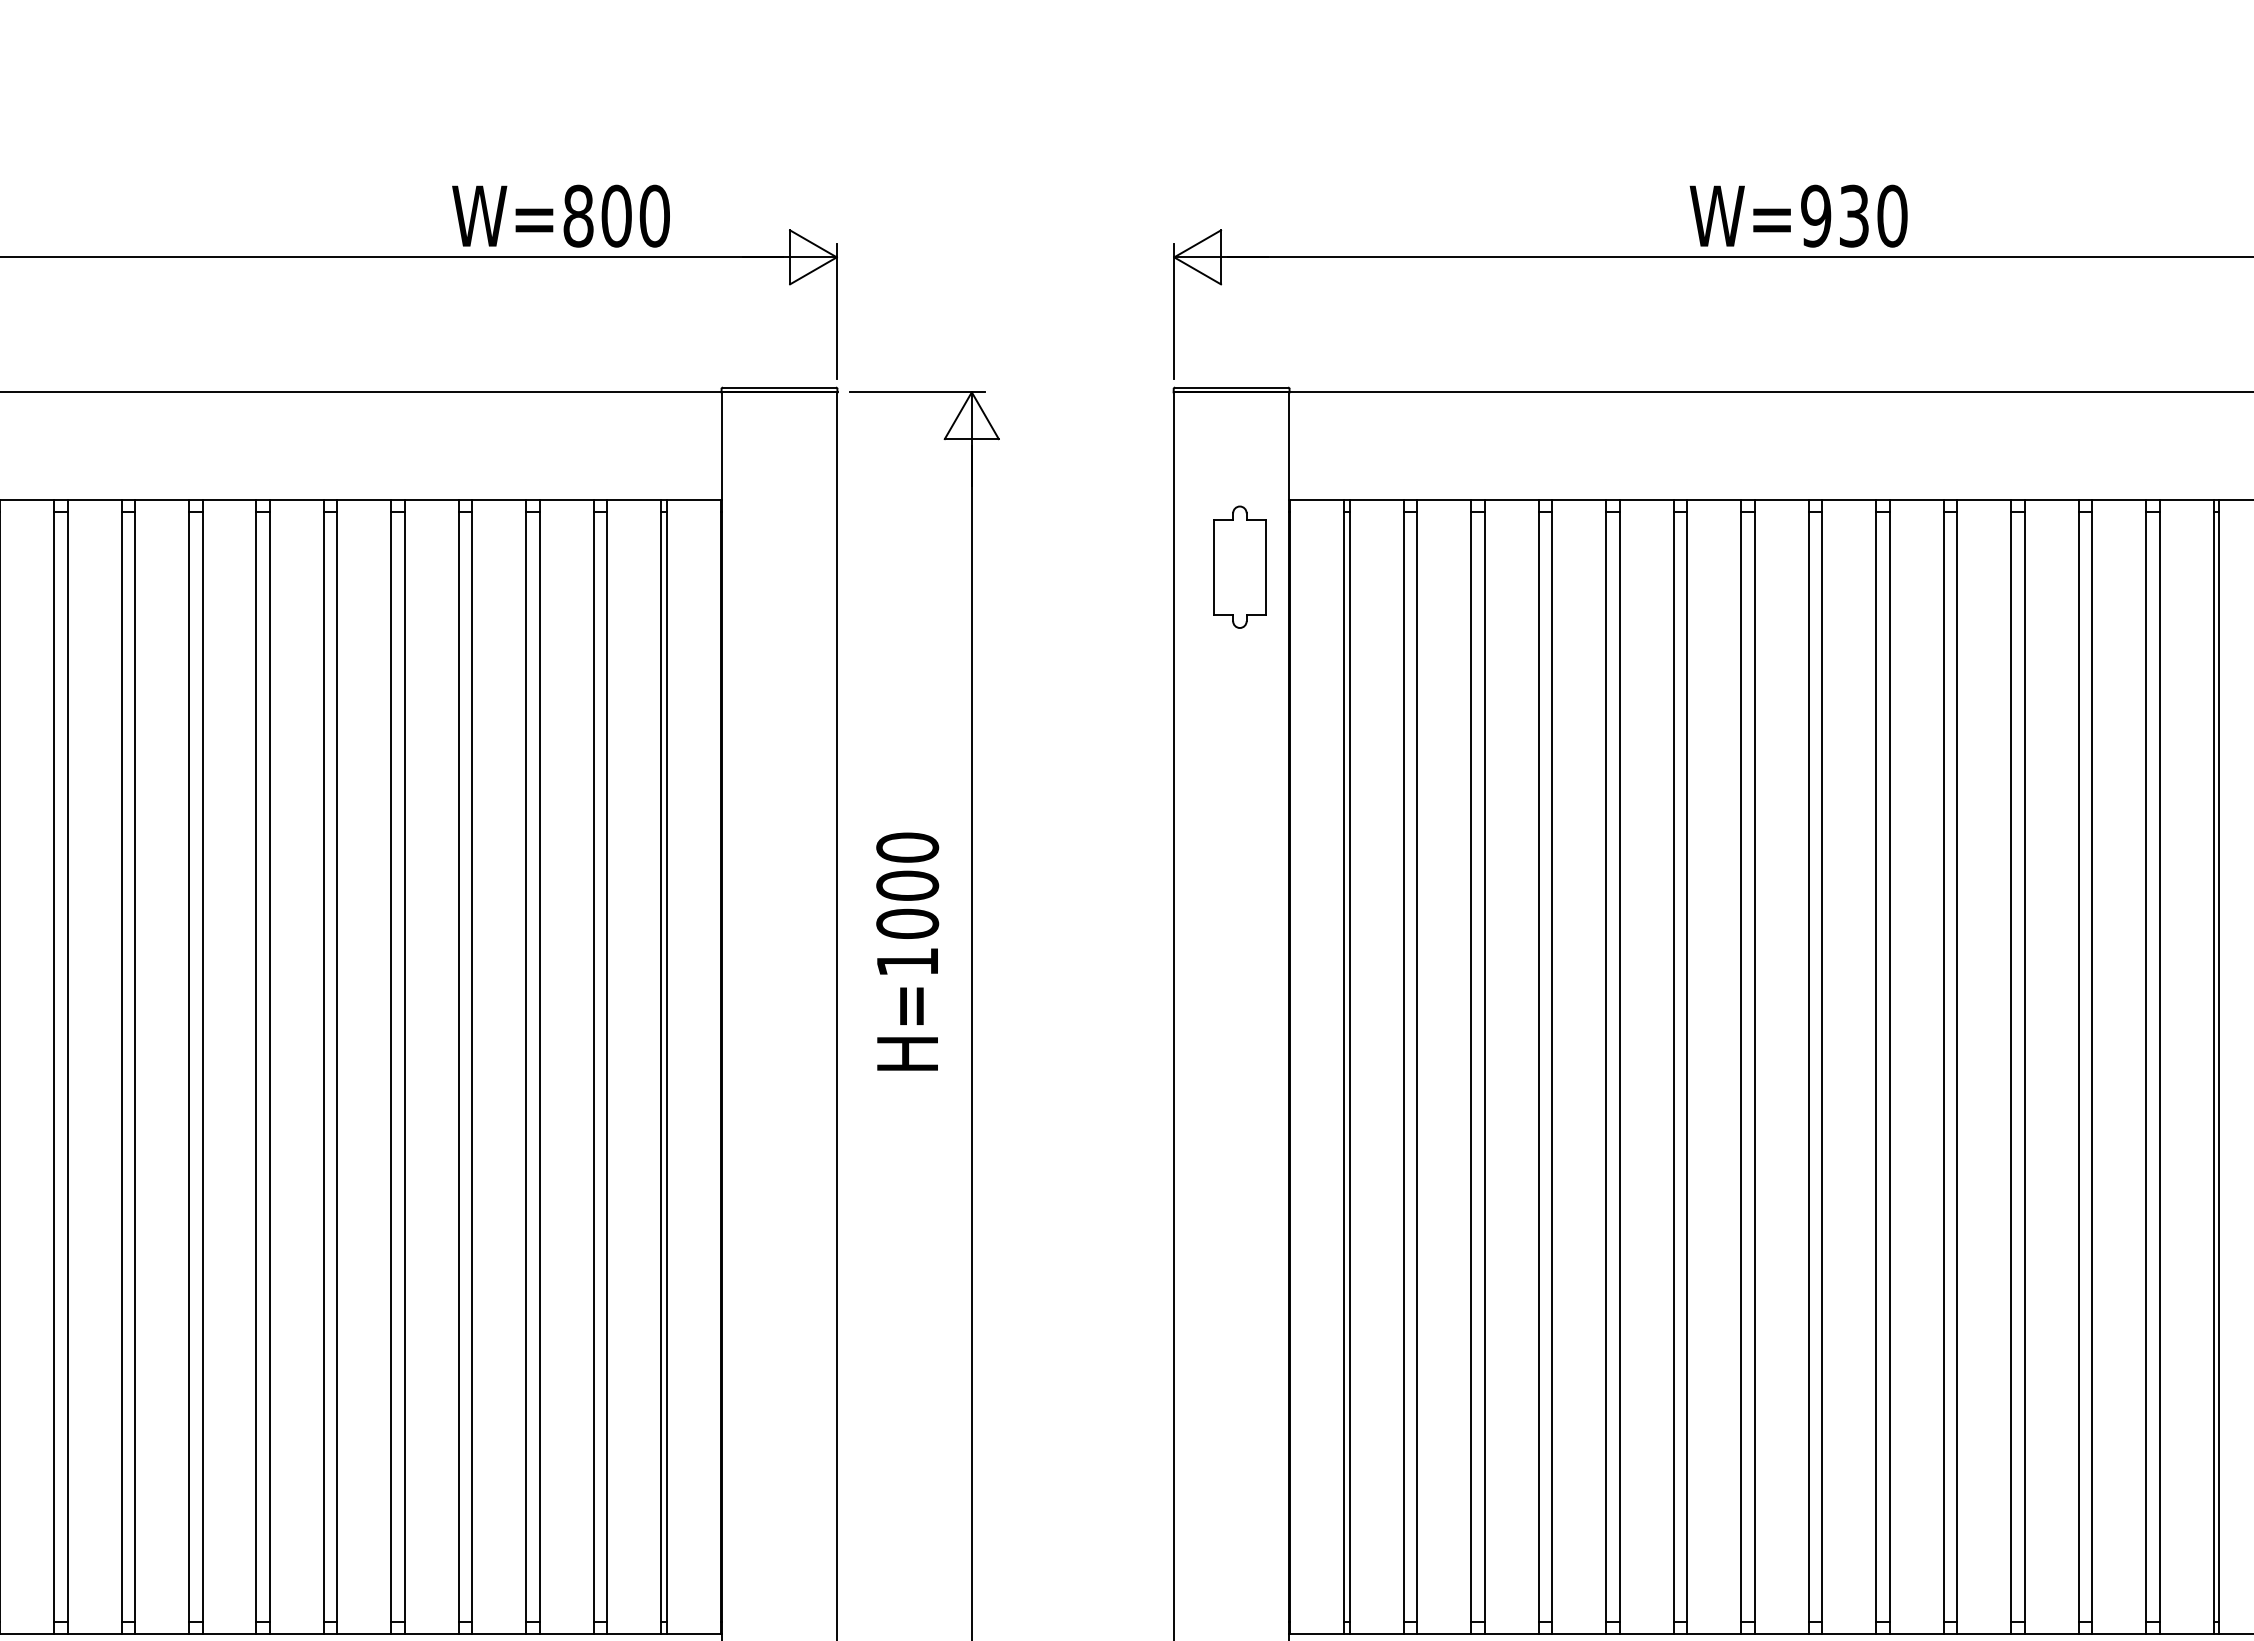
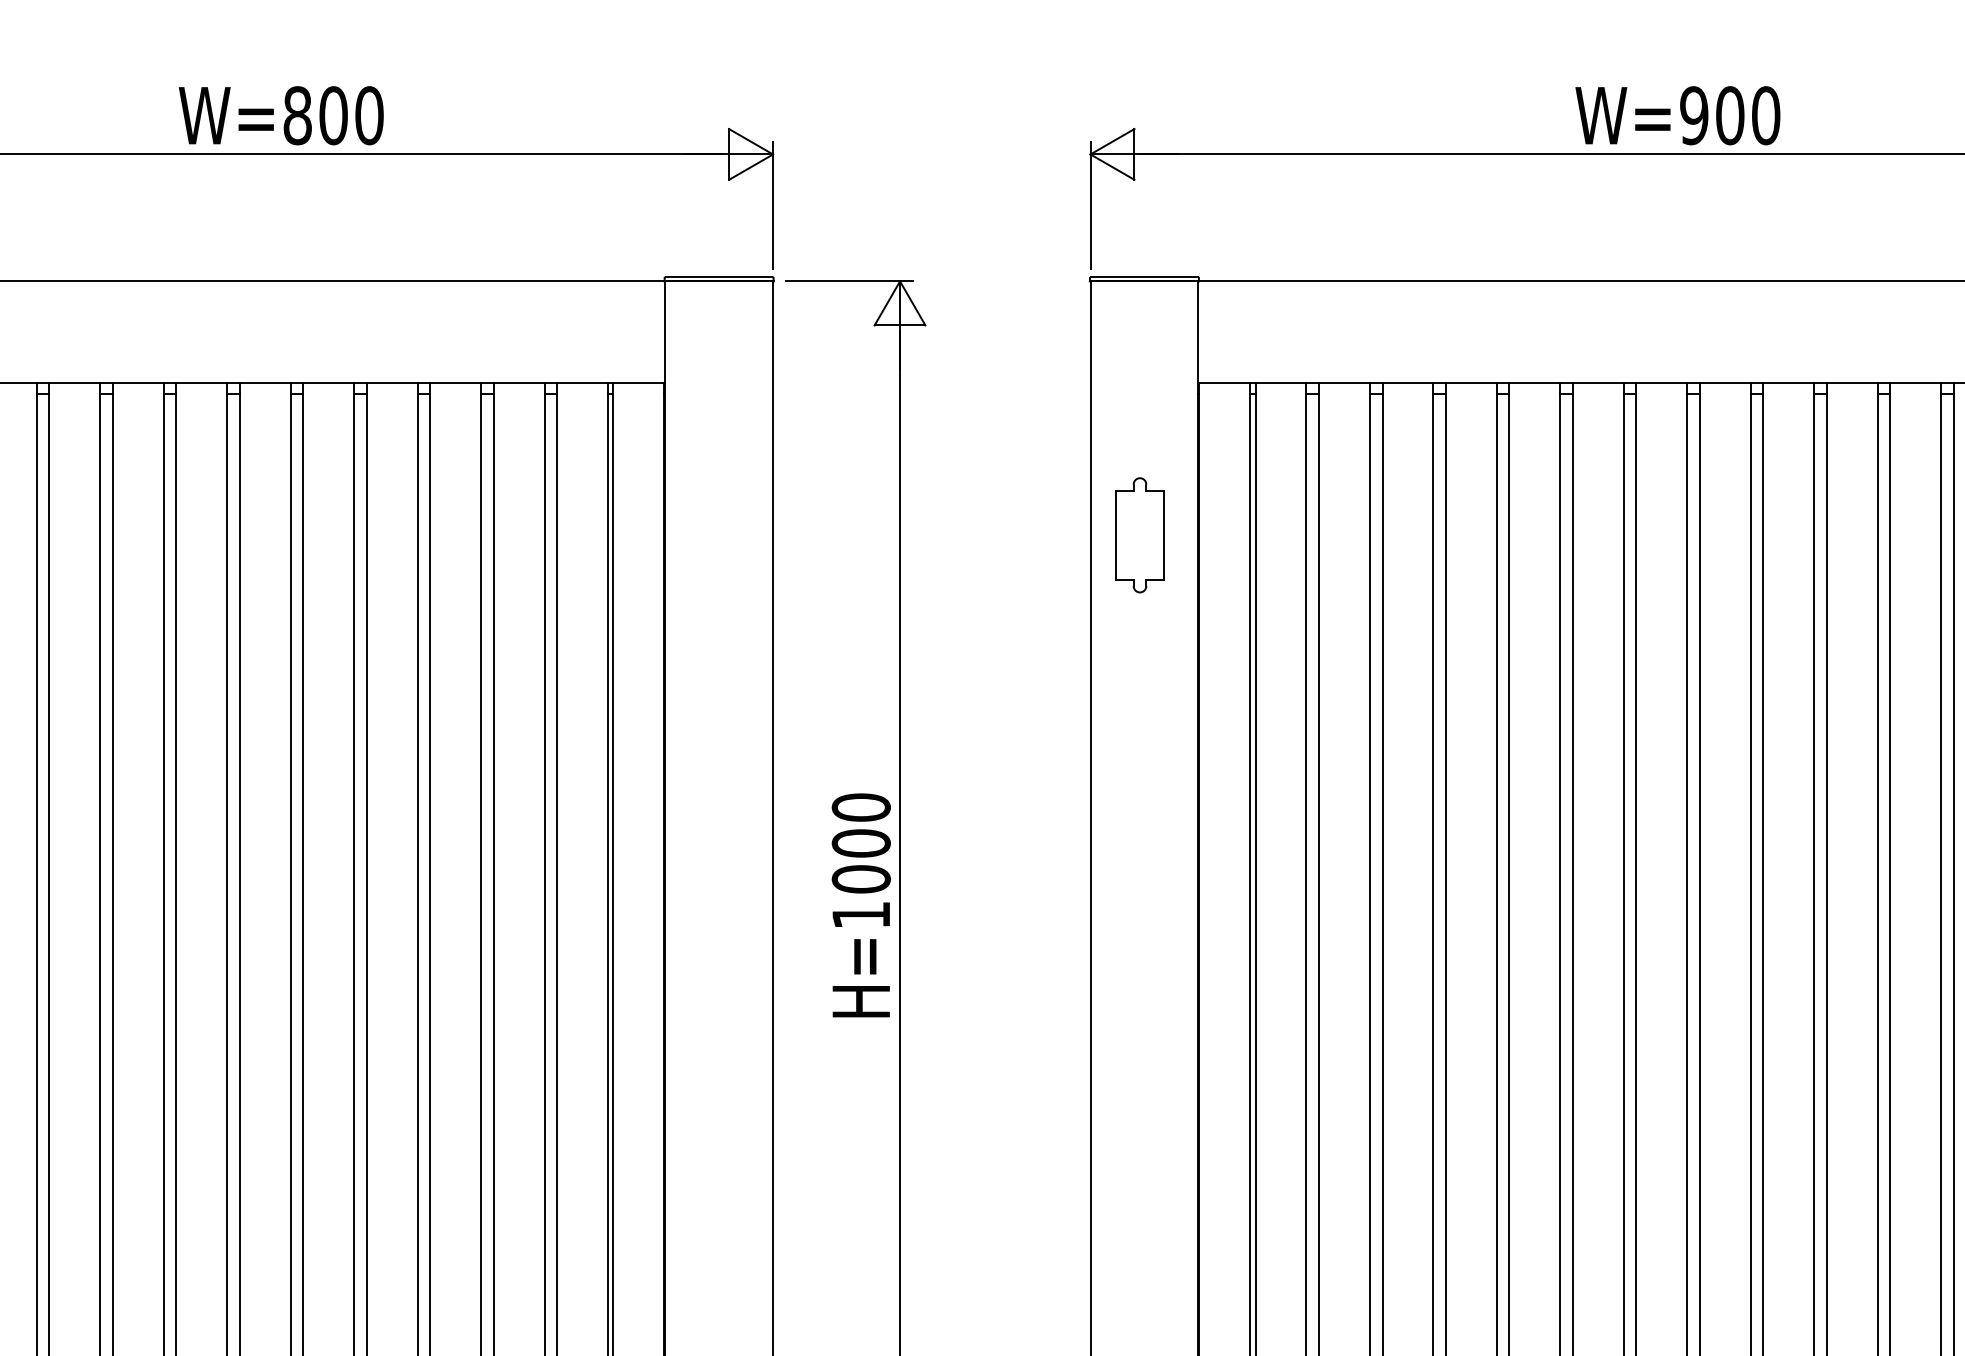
text: (560, 215) -> (280, 115), moved
text: (1854, 215) -> (1730, 115), W=930 -> W=900
part: (1239, 566) -> (1139, 534), moved
text: (907, 951) -> (861, 905), moved

